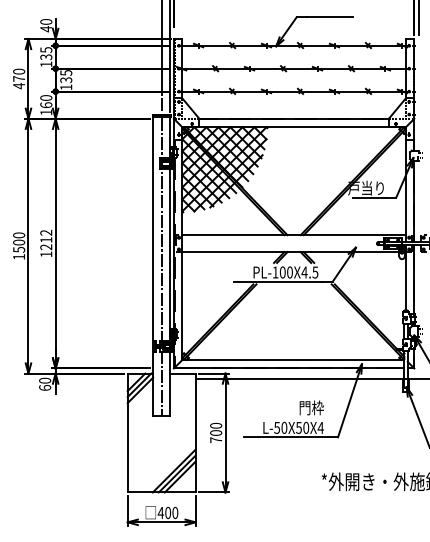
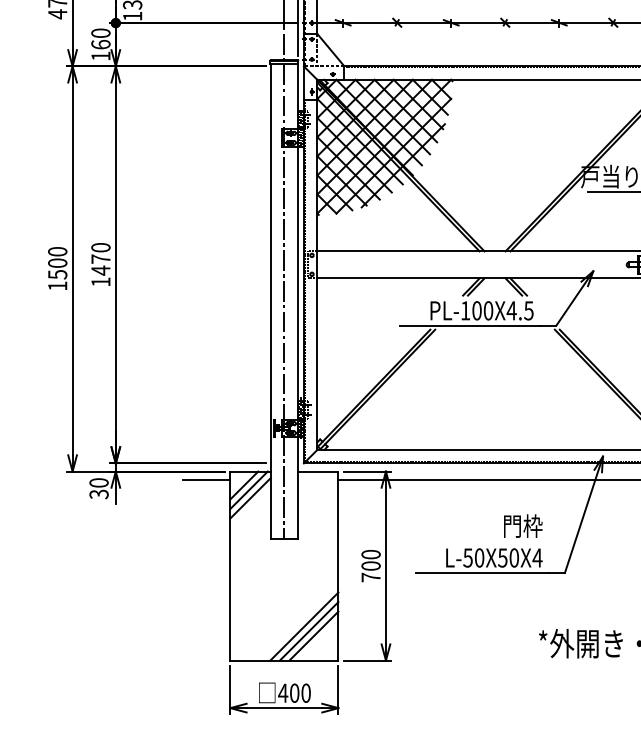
text: (46, 239) -> (101, 258), 1212 -> 1470
line: (112, 378) -> (206, 479), added
text: (45, 387) -> (99, 493), 60 -> 30

